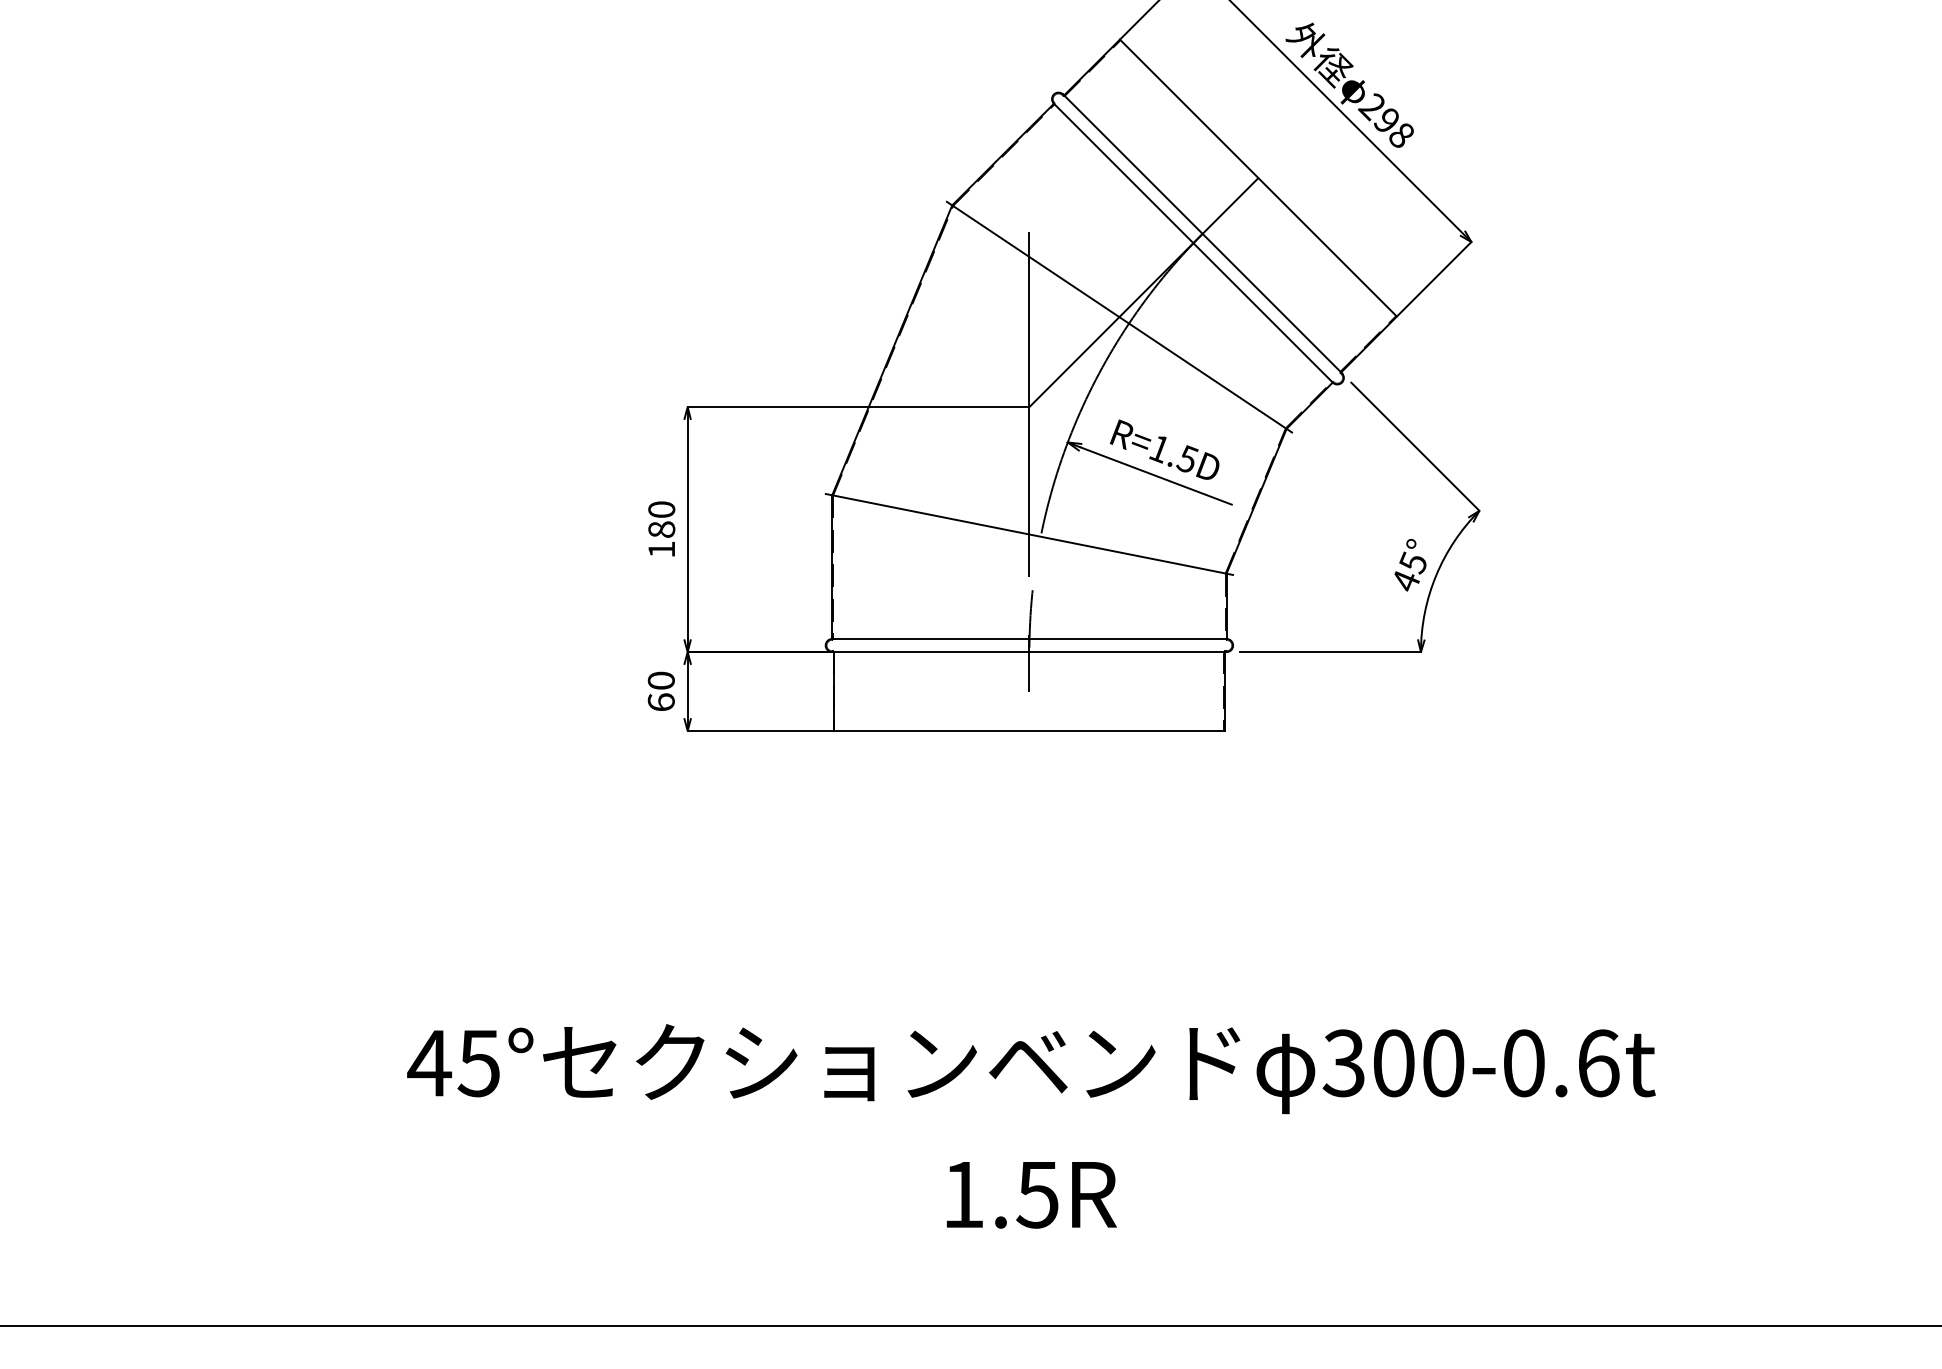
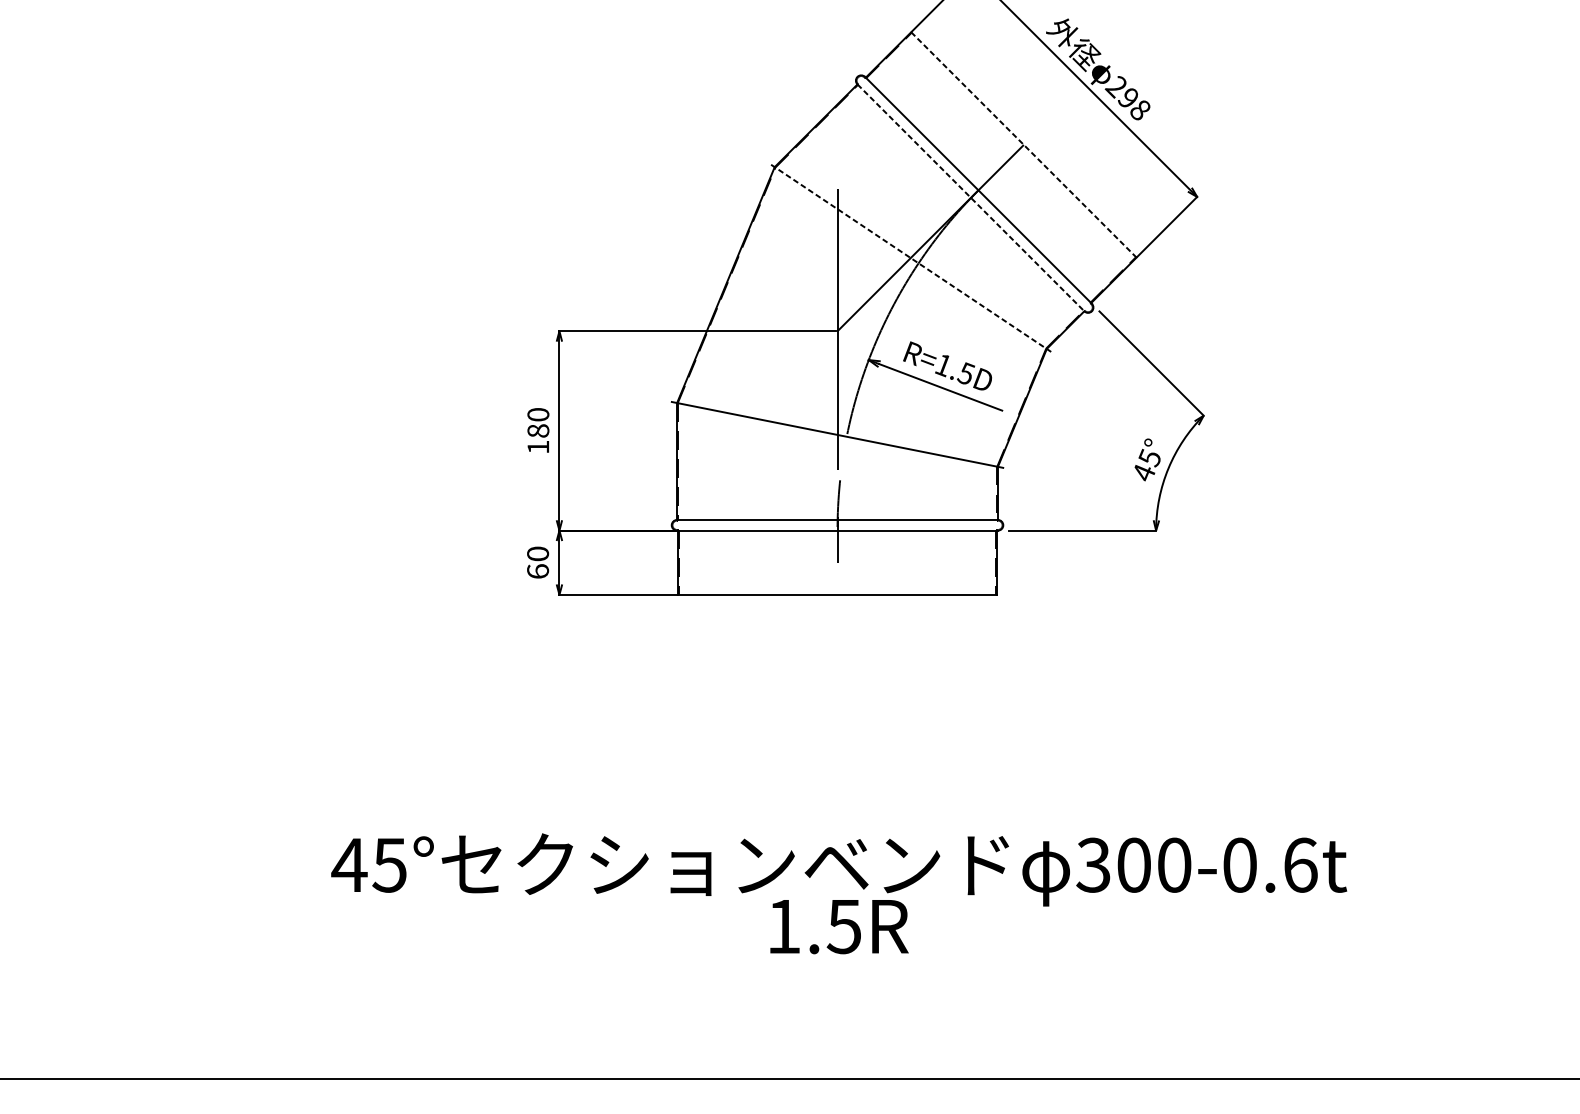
line: (1258, 178) -> (1023, 145), solid -> dashed
line: (1193, 243) -> (971, 198), solid -> dashed
line: (1119, 317) -> (910, 258), solid -> dashed
text: (1031, 1195) -> (839, 927), moved

